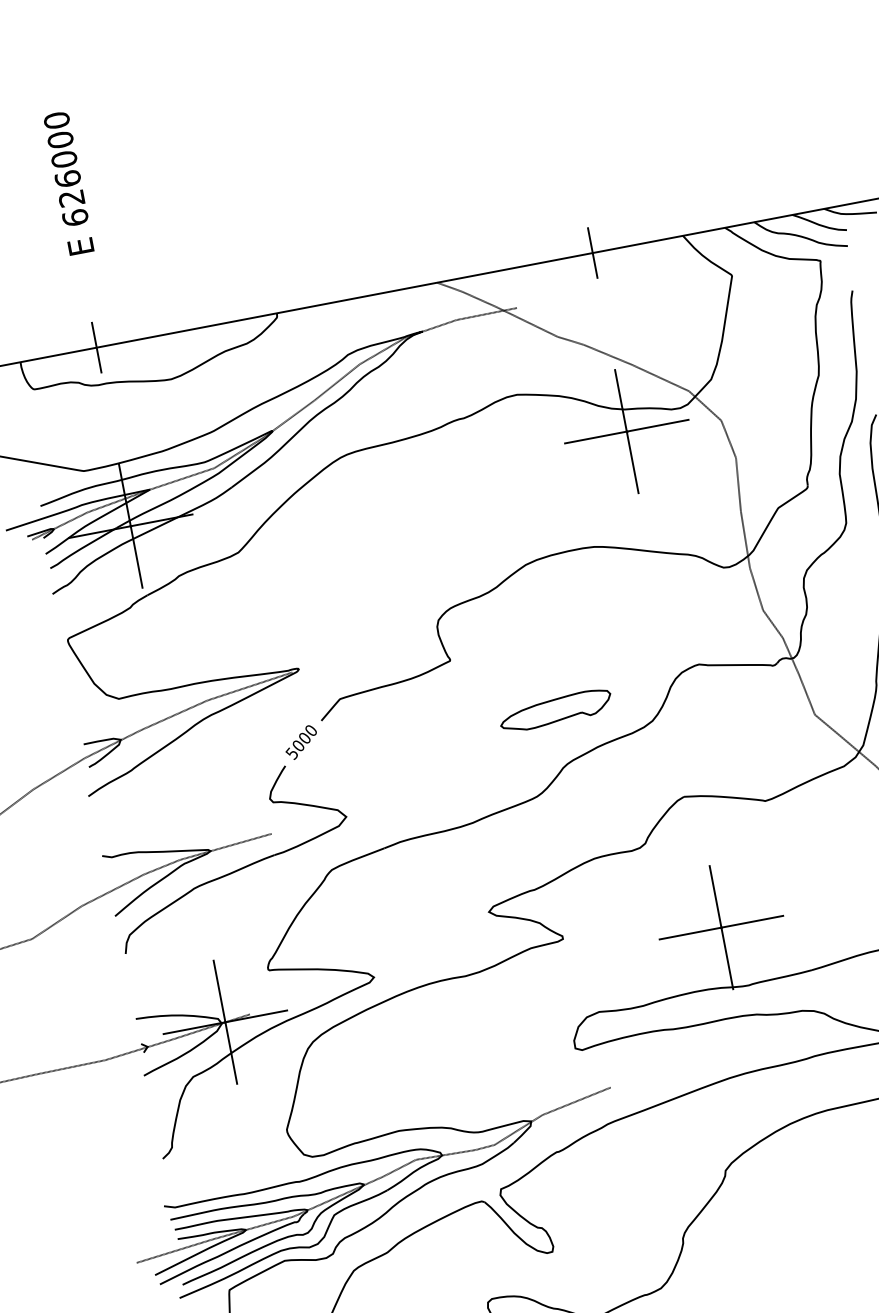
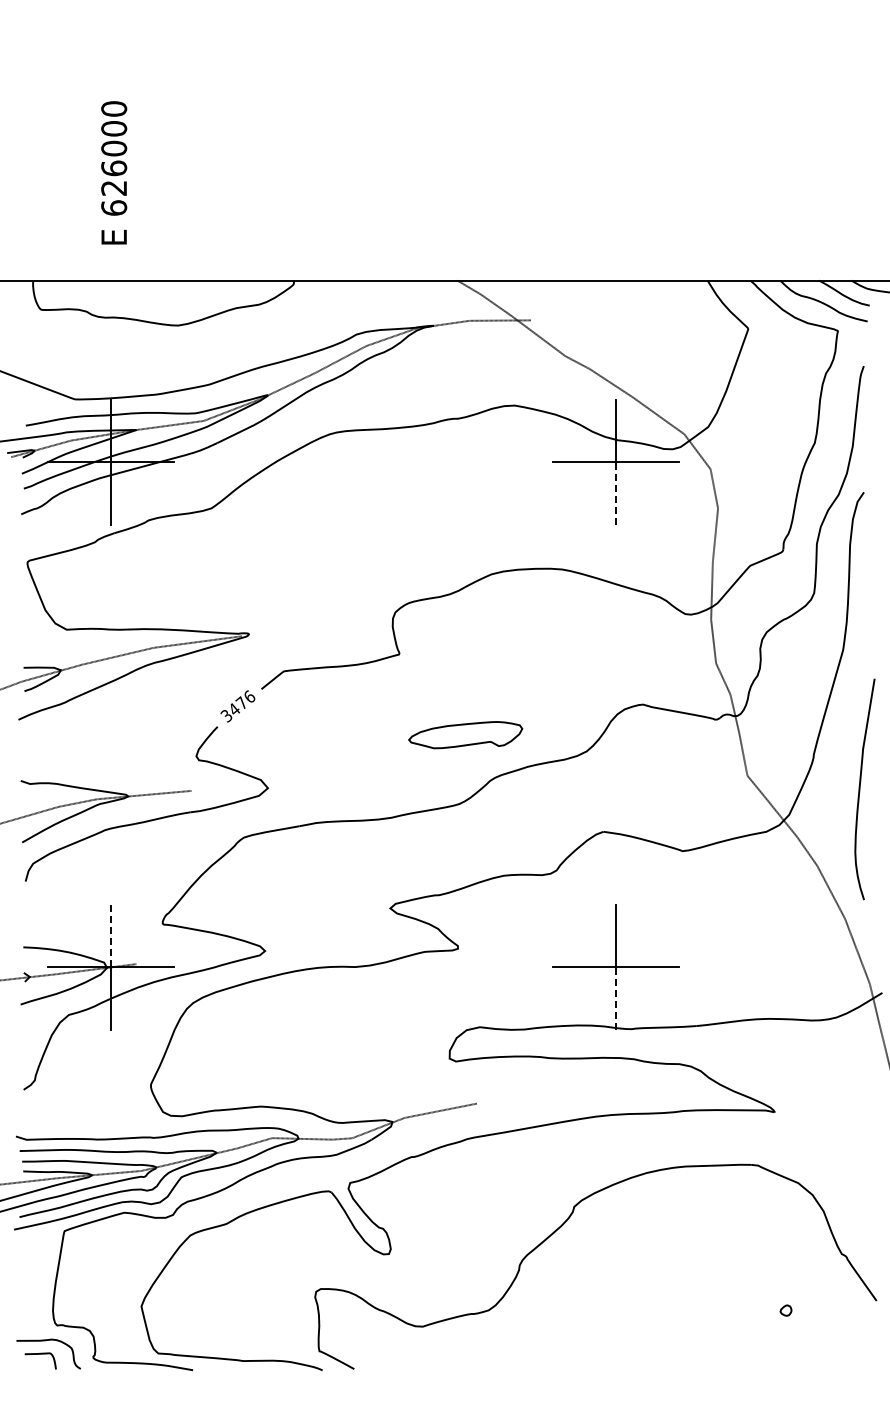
text: (69, 182) -> (114, 172), moved
line: (592, 253) -> (615, 280), removed
line: (96, 347) -> (110, 280), removed
line: (632, 462) -> (615, 493), solid -> dashed
part: (555, 711) -> (465, 735), moved
text: (301, 740) -> (238, 704), 5000 -> 3476
line: (727, 958) -> (615, 998), solid -> dashed
line: (219, 991) -> (110, 935), solid -> dashed

